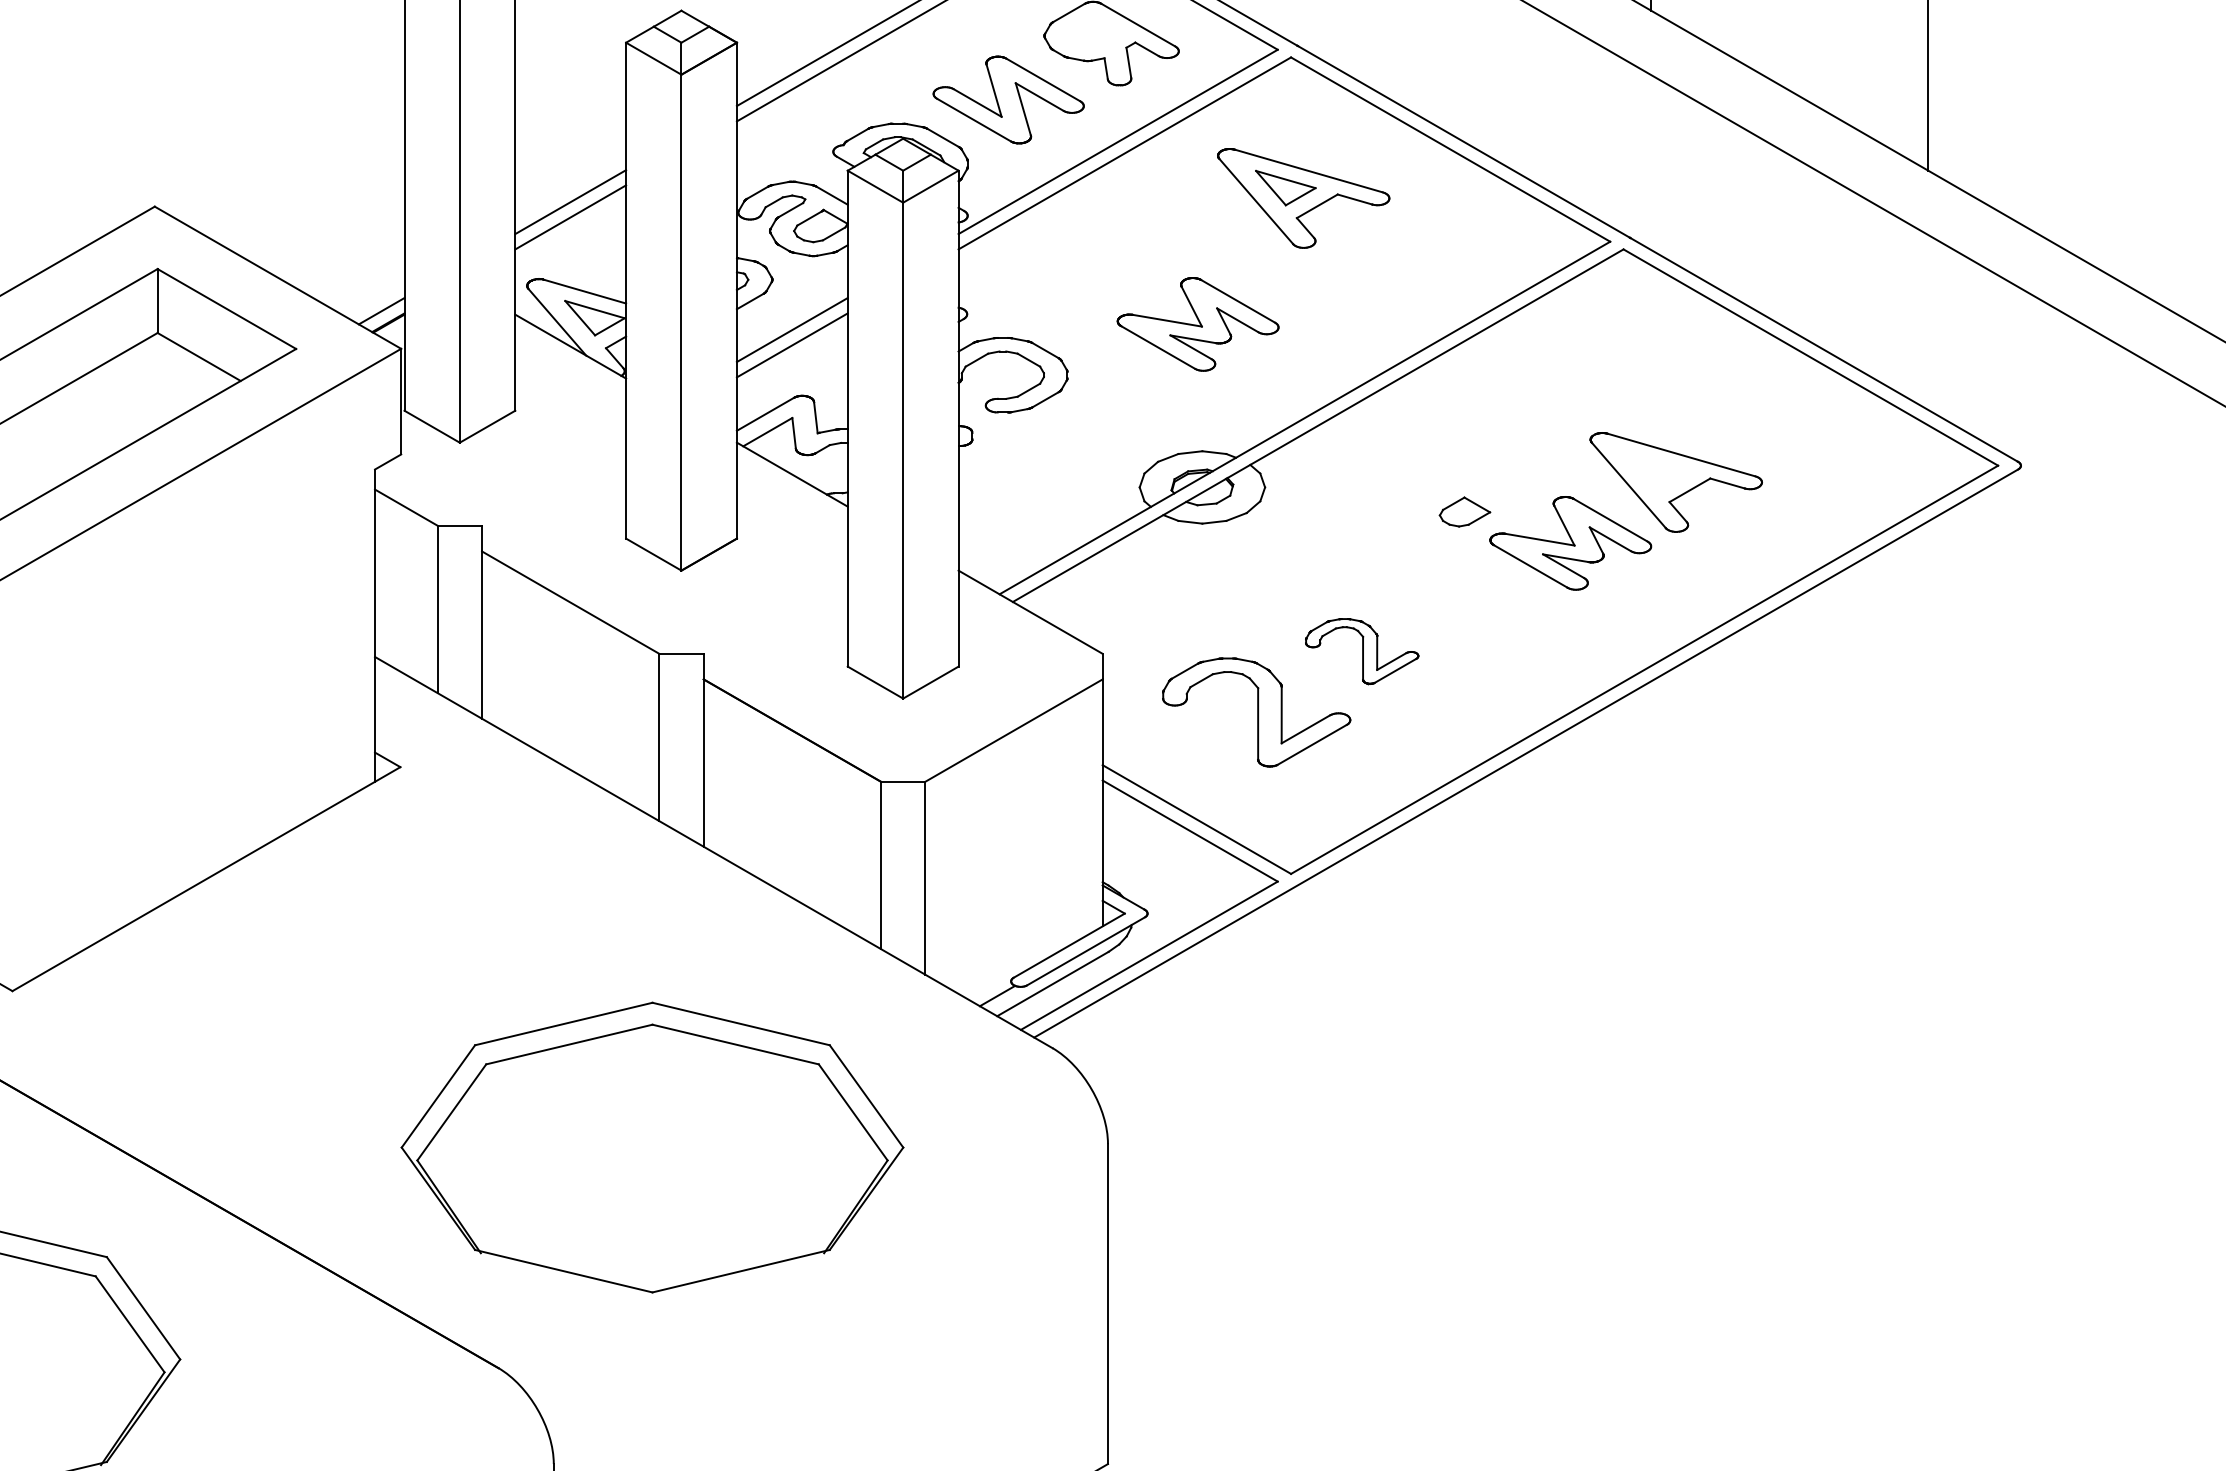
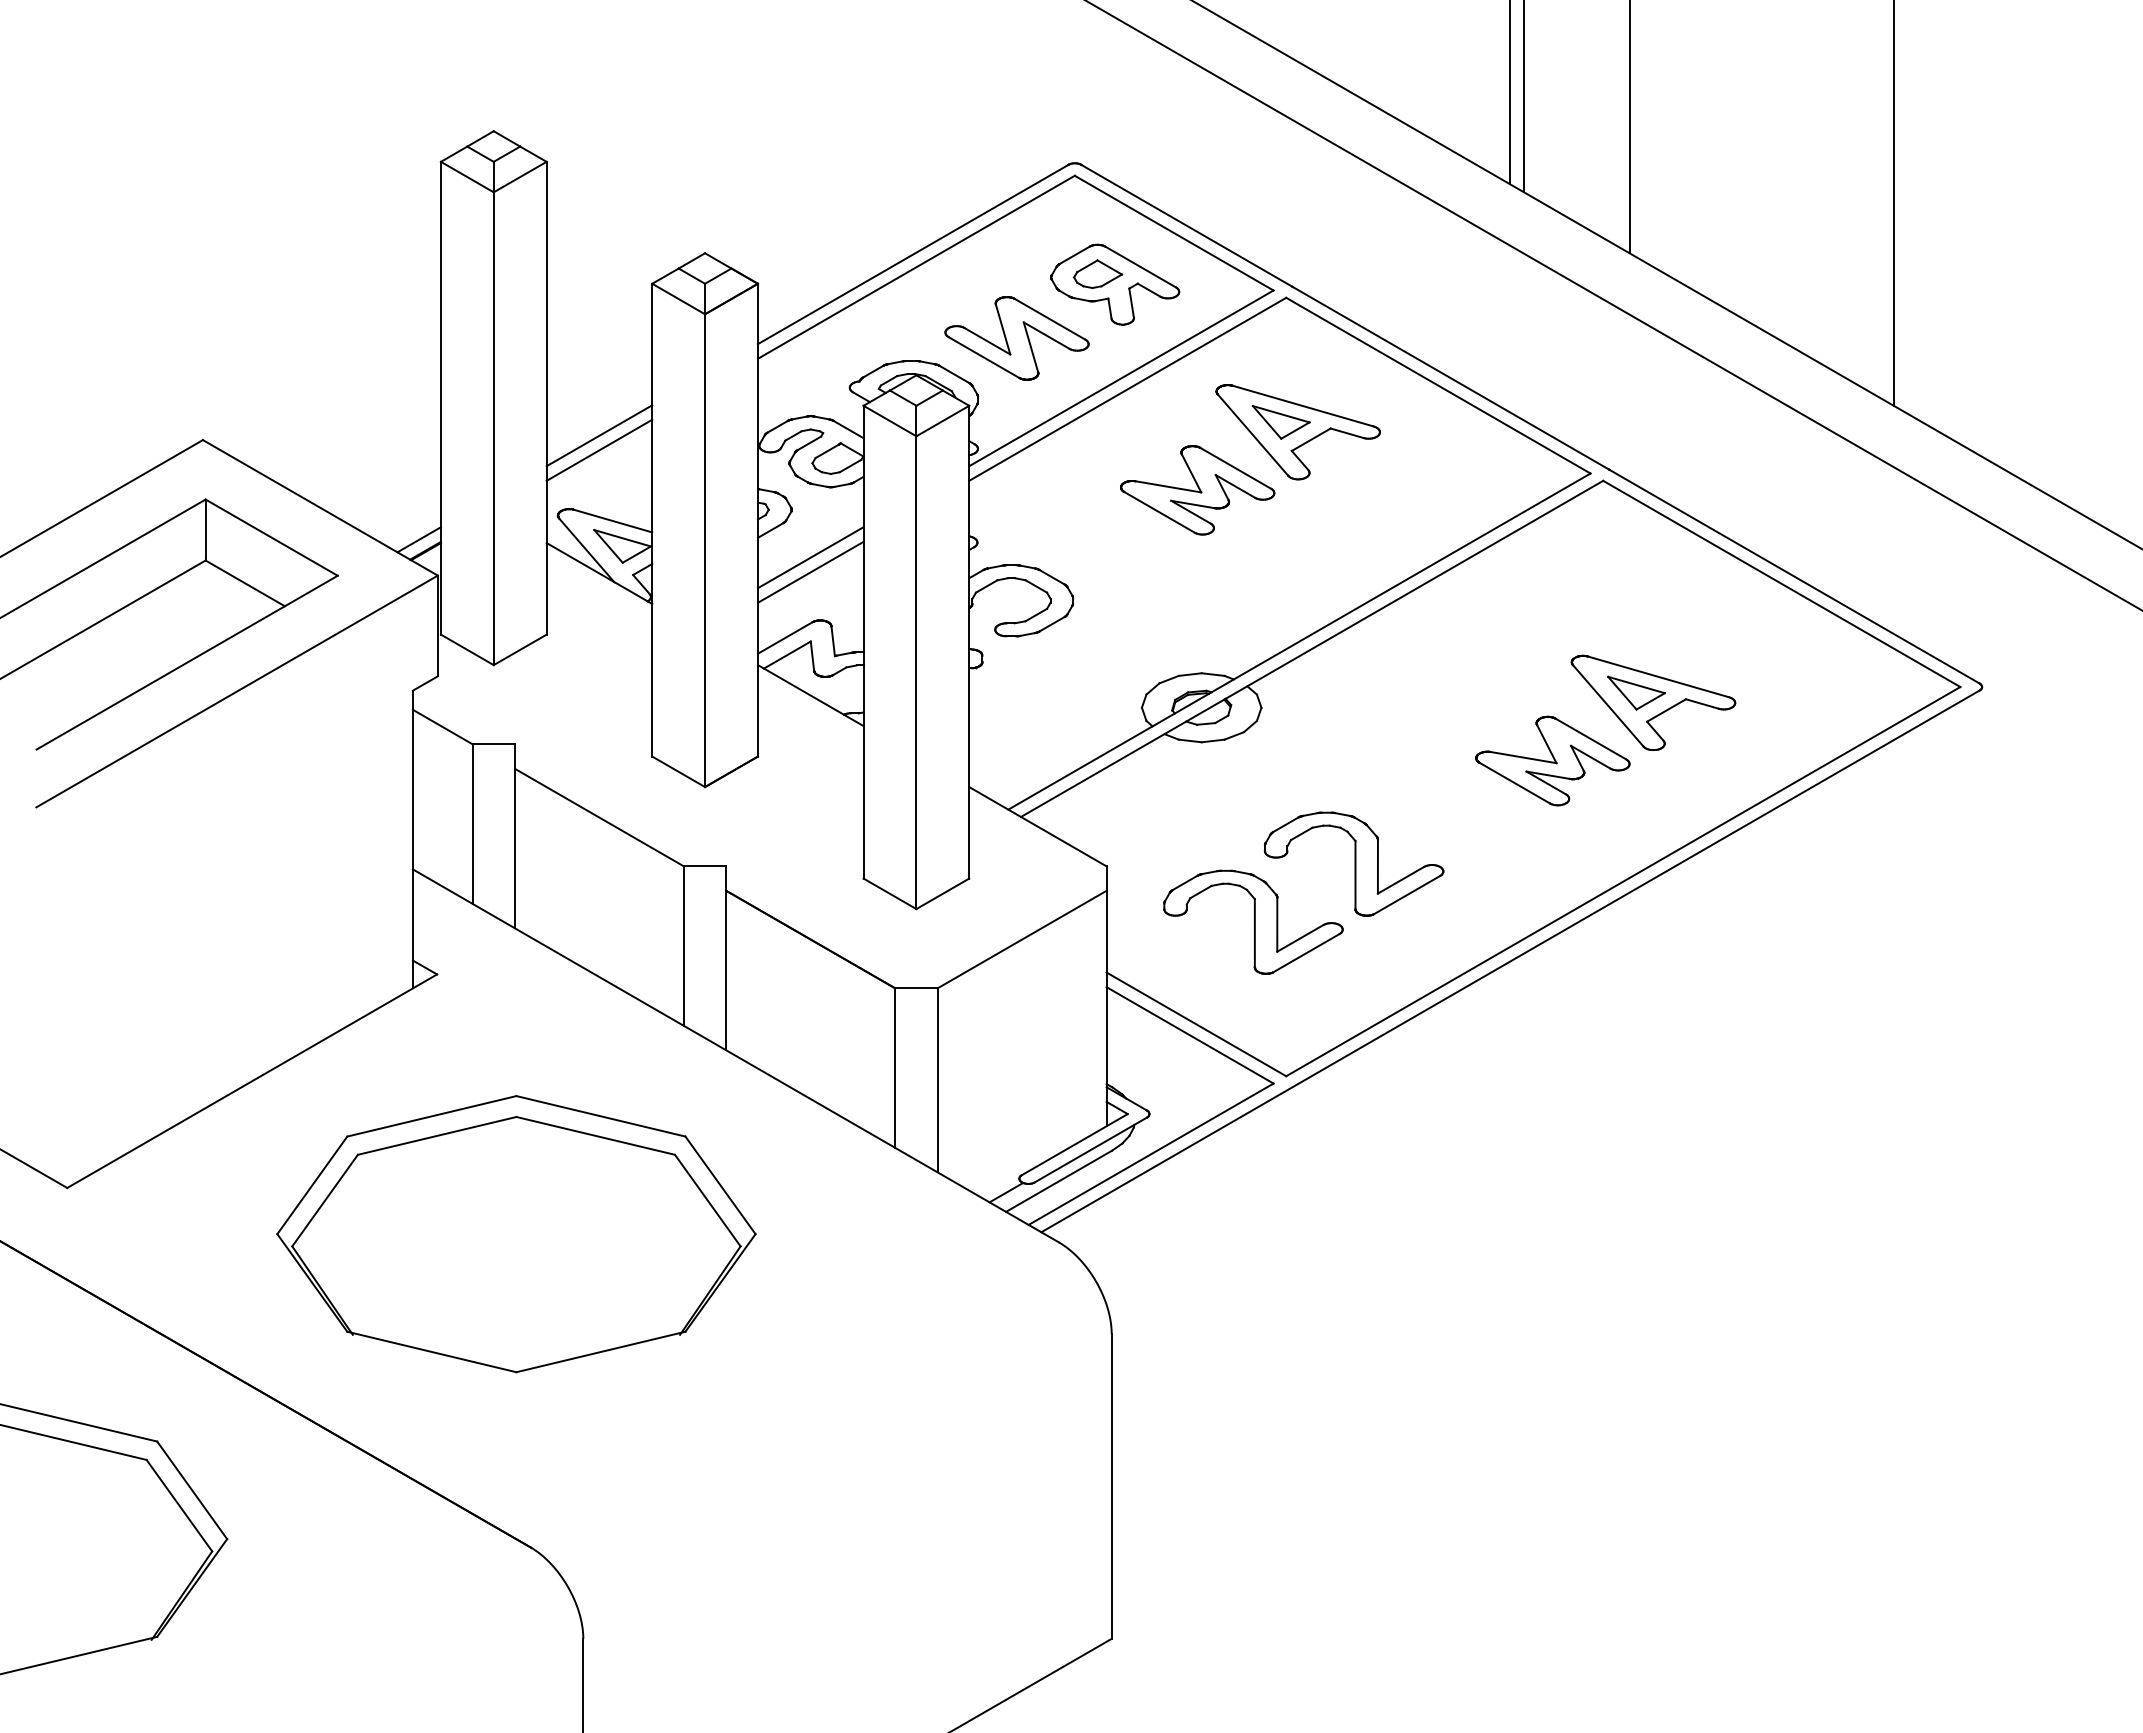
part: (1197, 324) -> (1197, 490), moved
part: (1658, 471) -> (1636, 692), added
part: (1465, 511) -> (1098, 273), moved
part: (1361, 650) -> (1353, 863), size x1.67
part: (652, 1147) -> (516, 1234), moved

